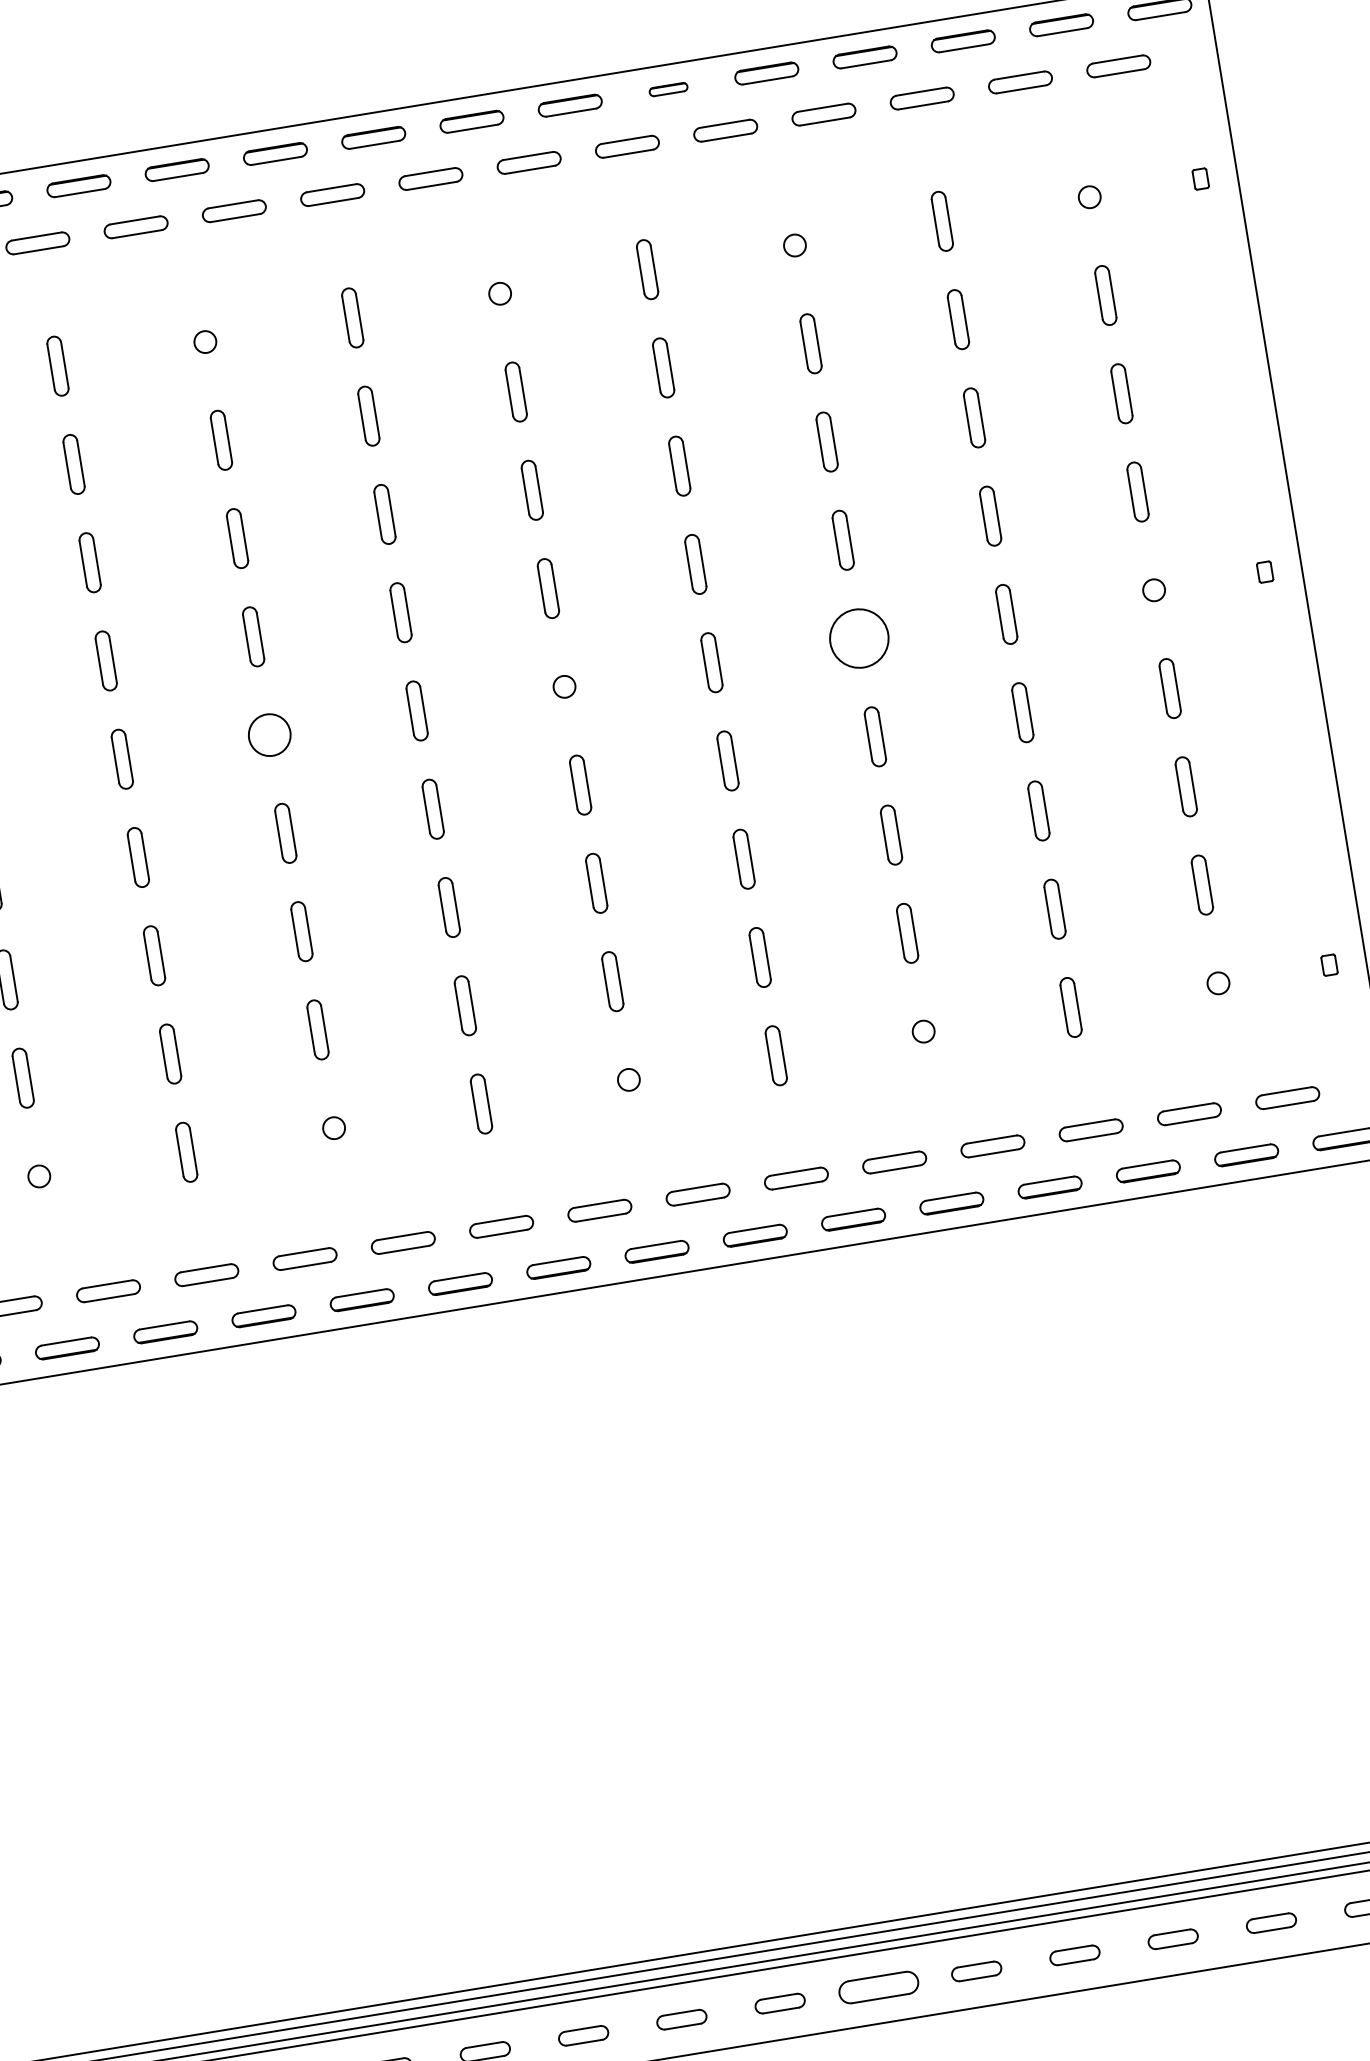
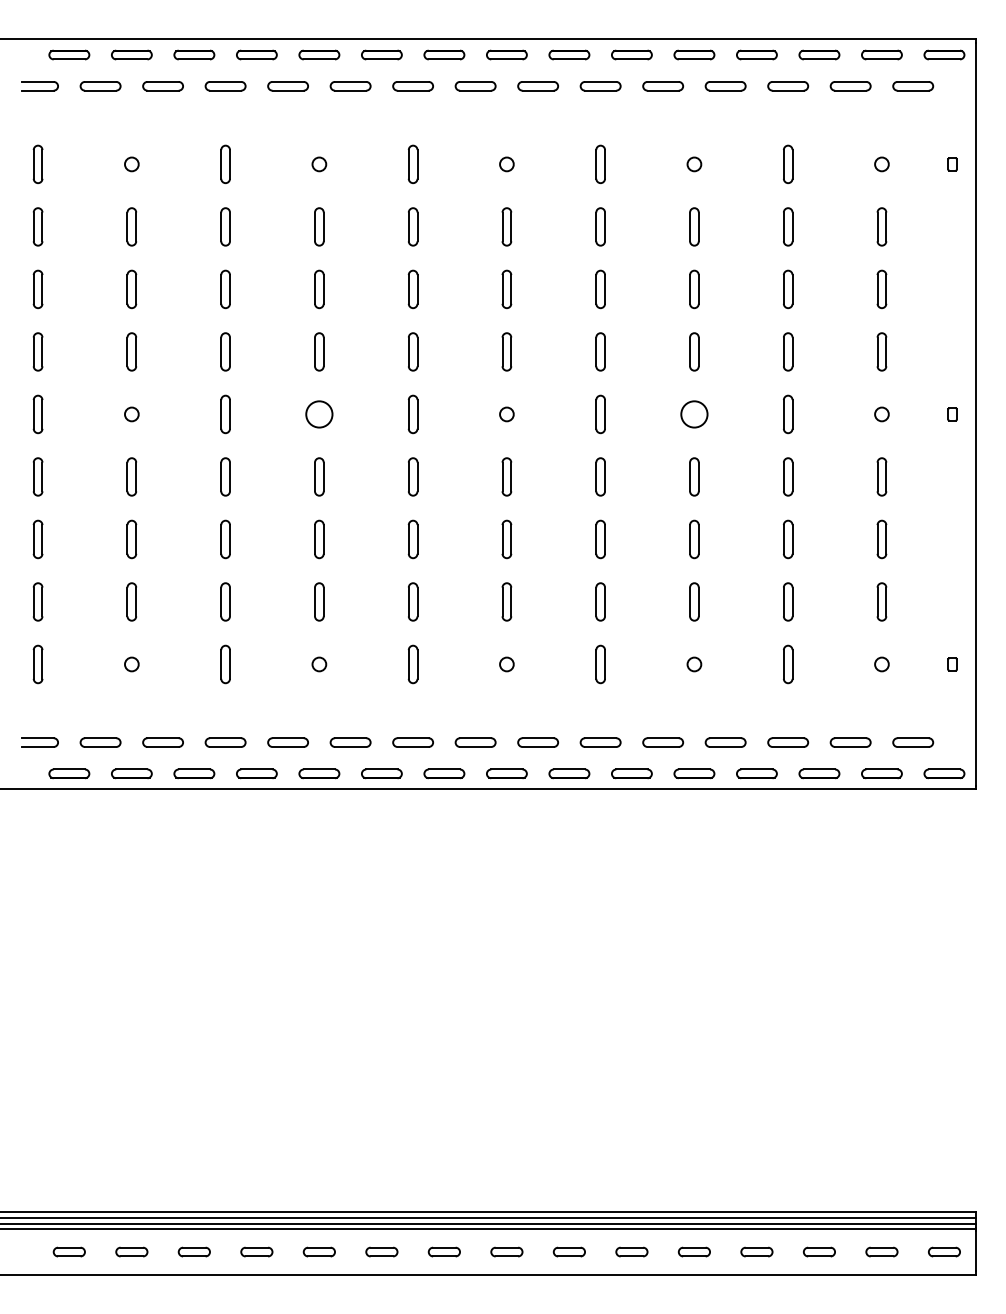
part: (667, 88) -> (631, 54), size x1.67
circle: (859, 638) -> (694, 414), size x0.71
part: (876, 1986) -> (568, 1251), size x0.62

